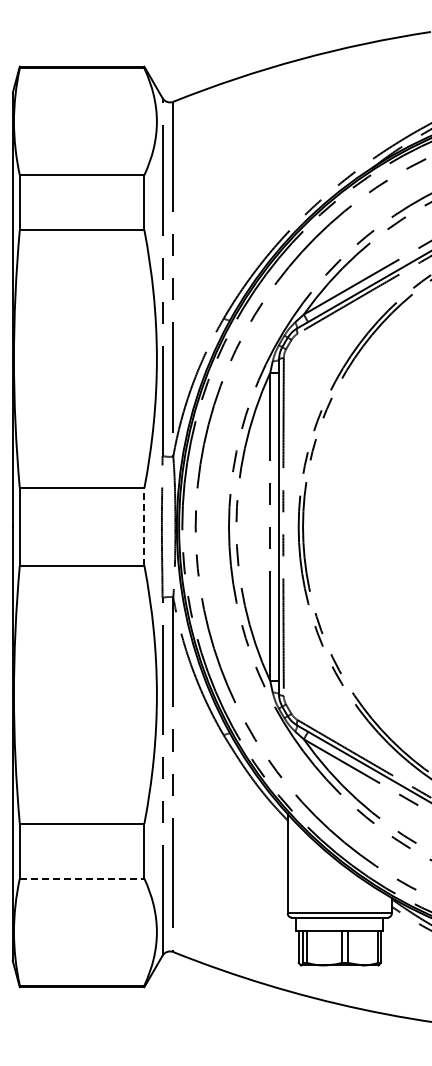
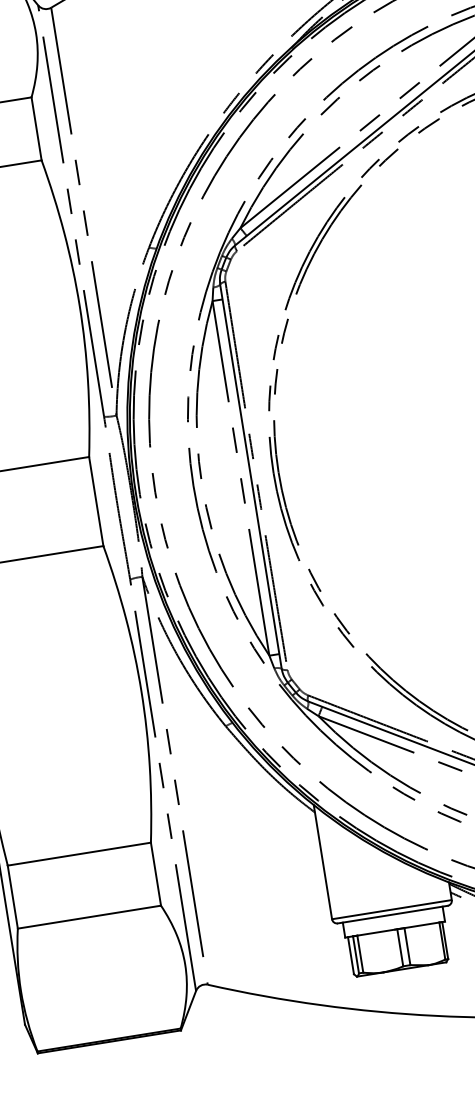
line: (144, 526) -> (96, 501), dashed -> solid
line: (82, 878) -> (89, 916), dashed -> solid

